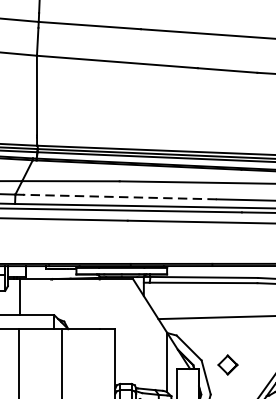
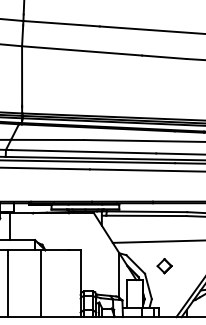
line: (119, 196) -> (83, 151), dashed -> solid
part: (227, 365) -> (164, 266), moved

